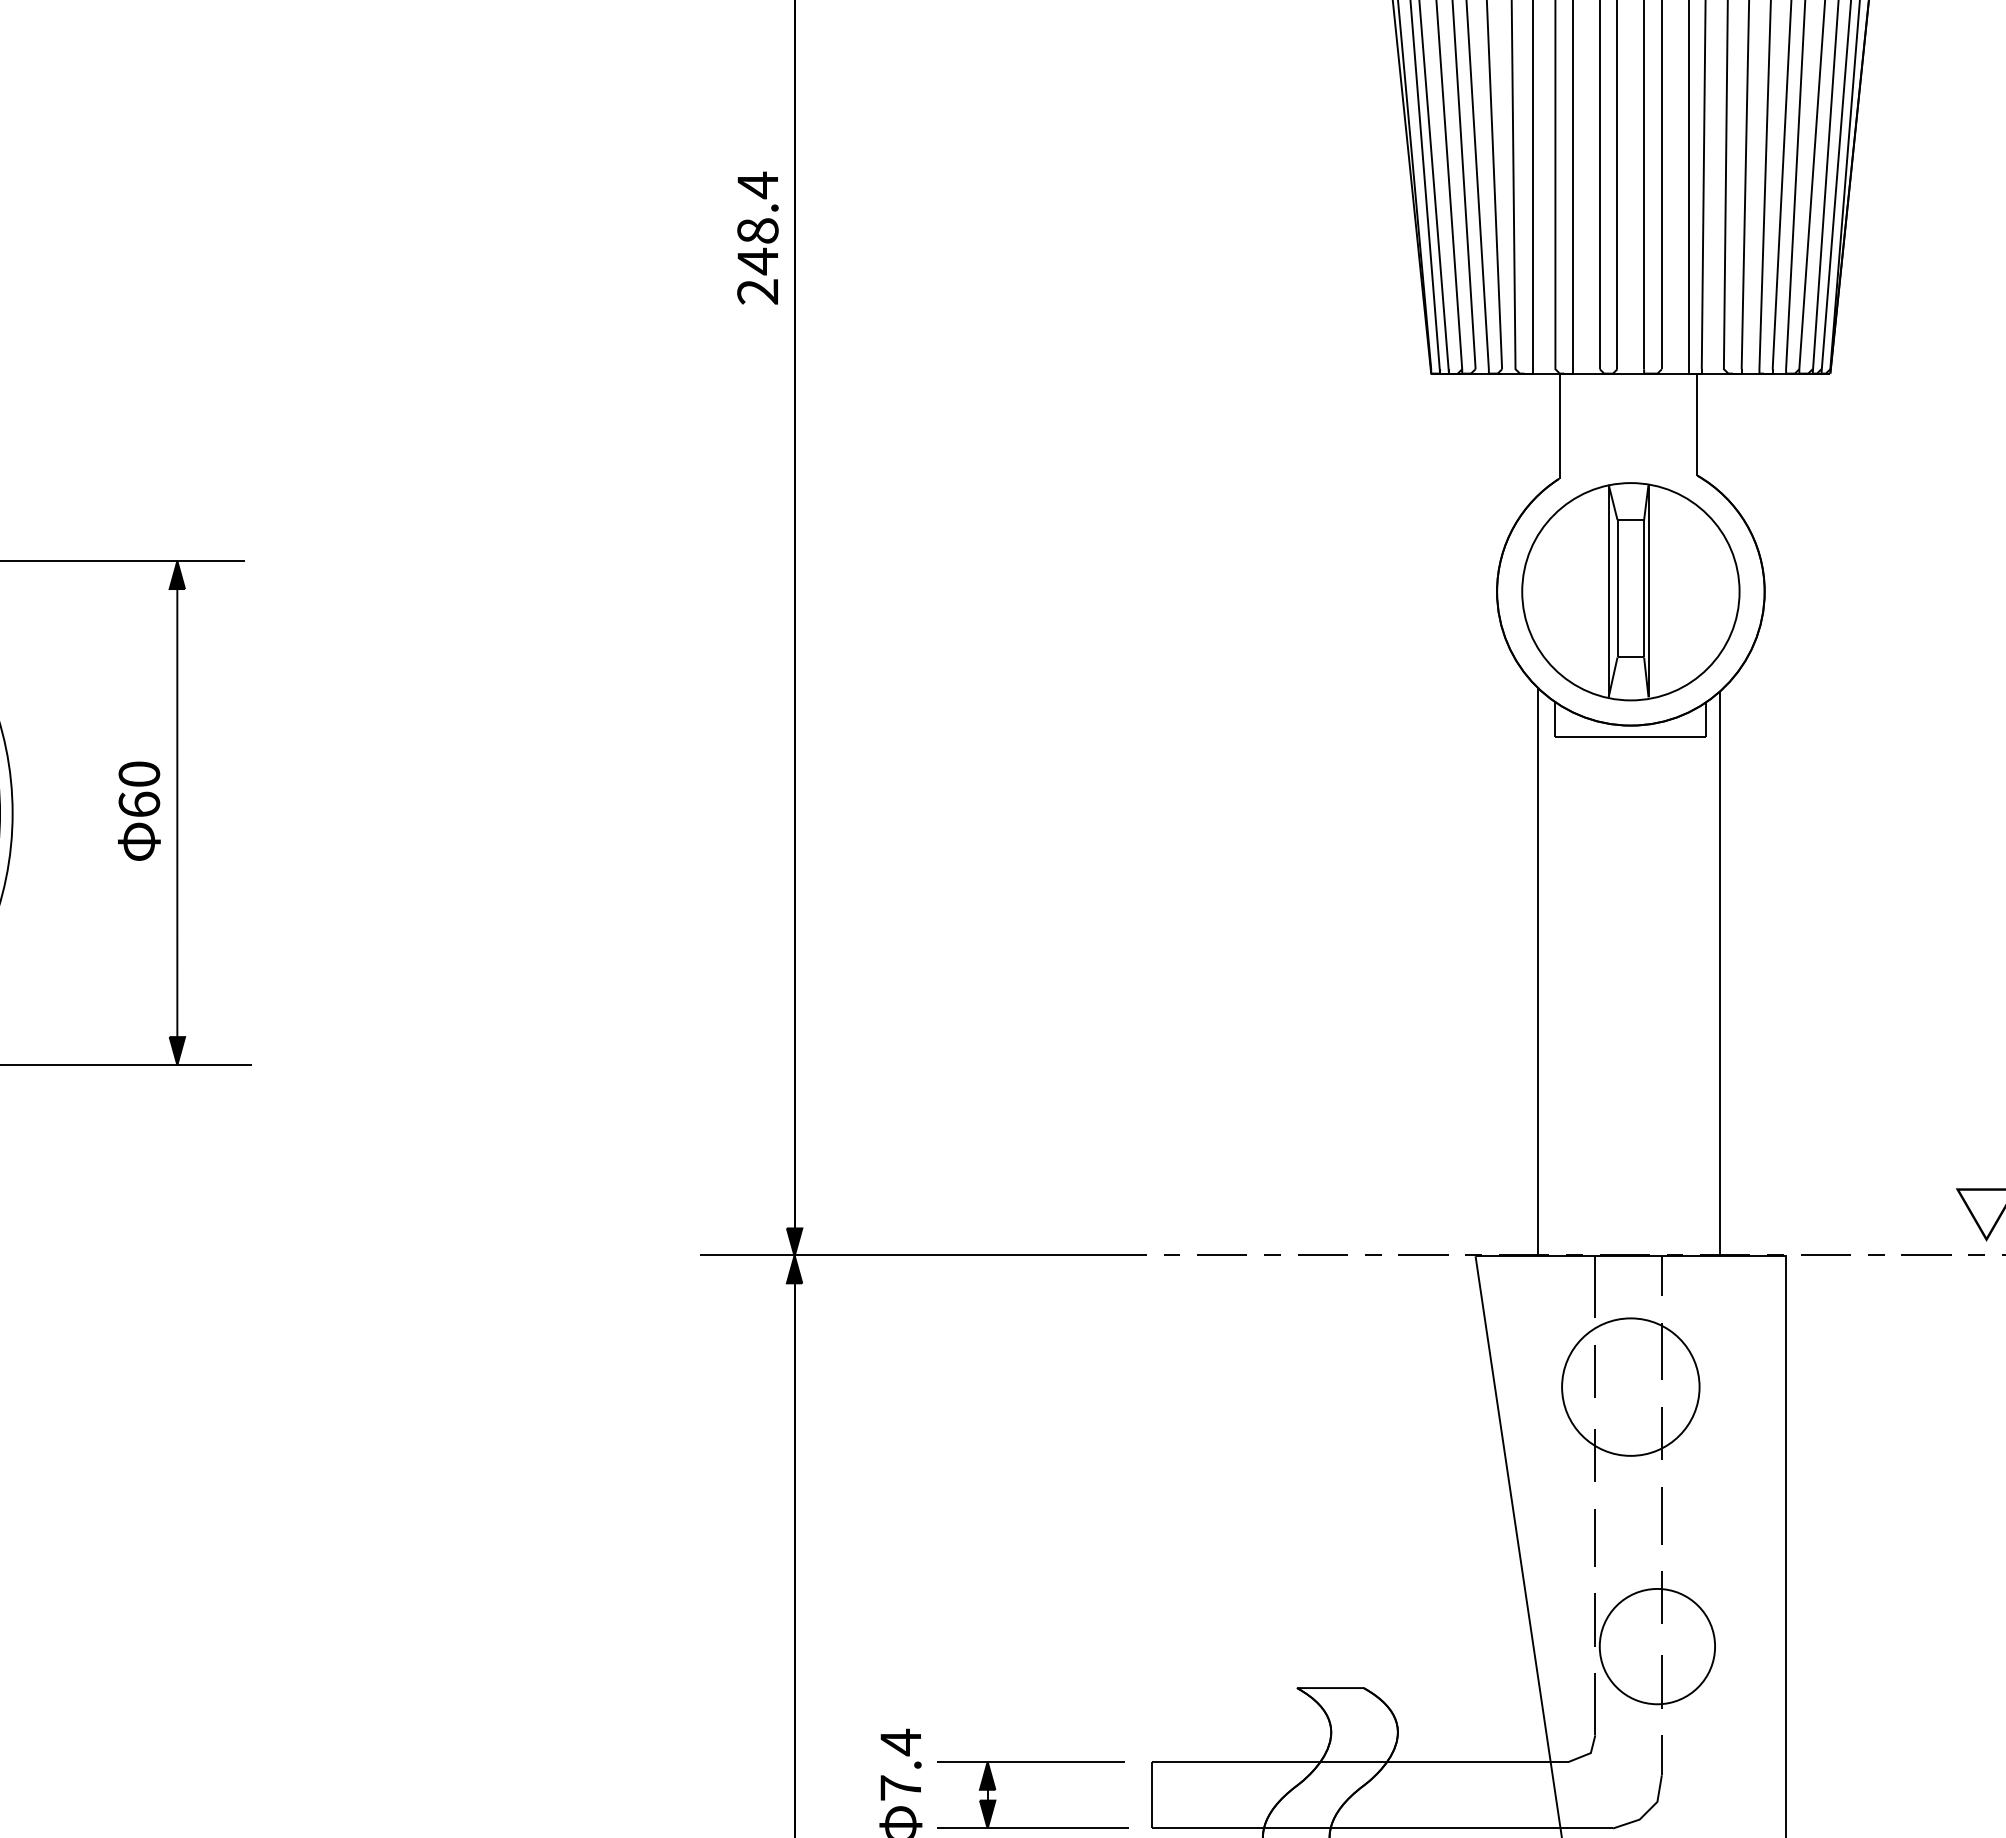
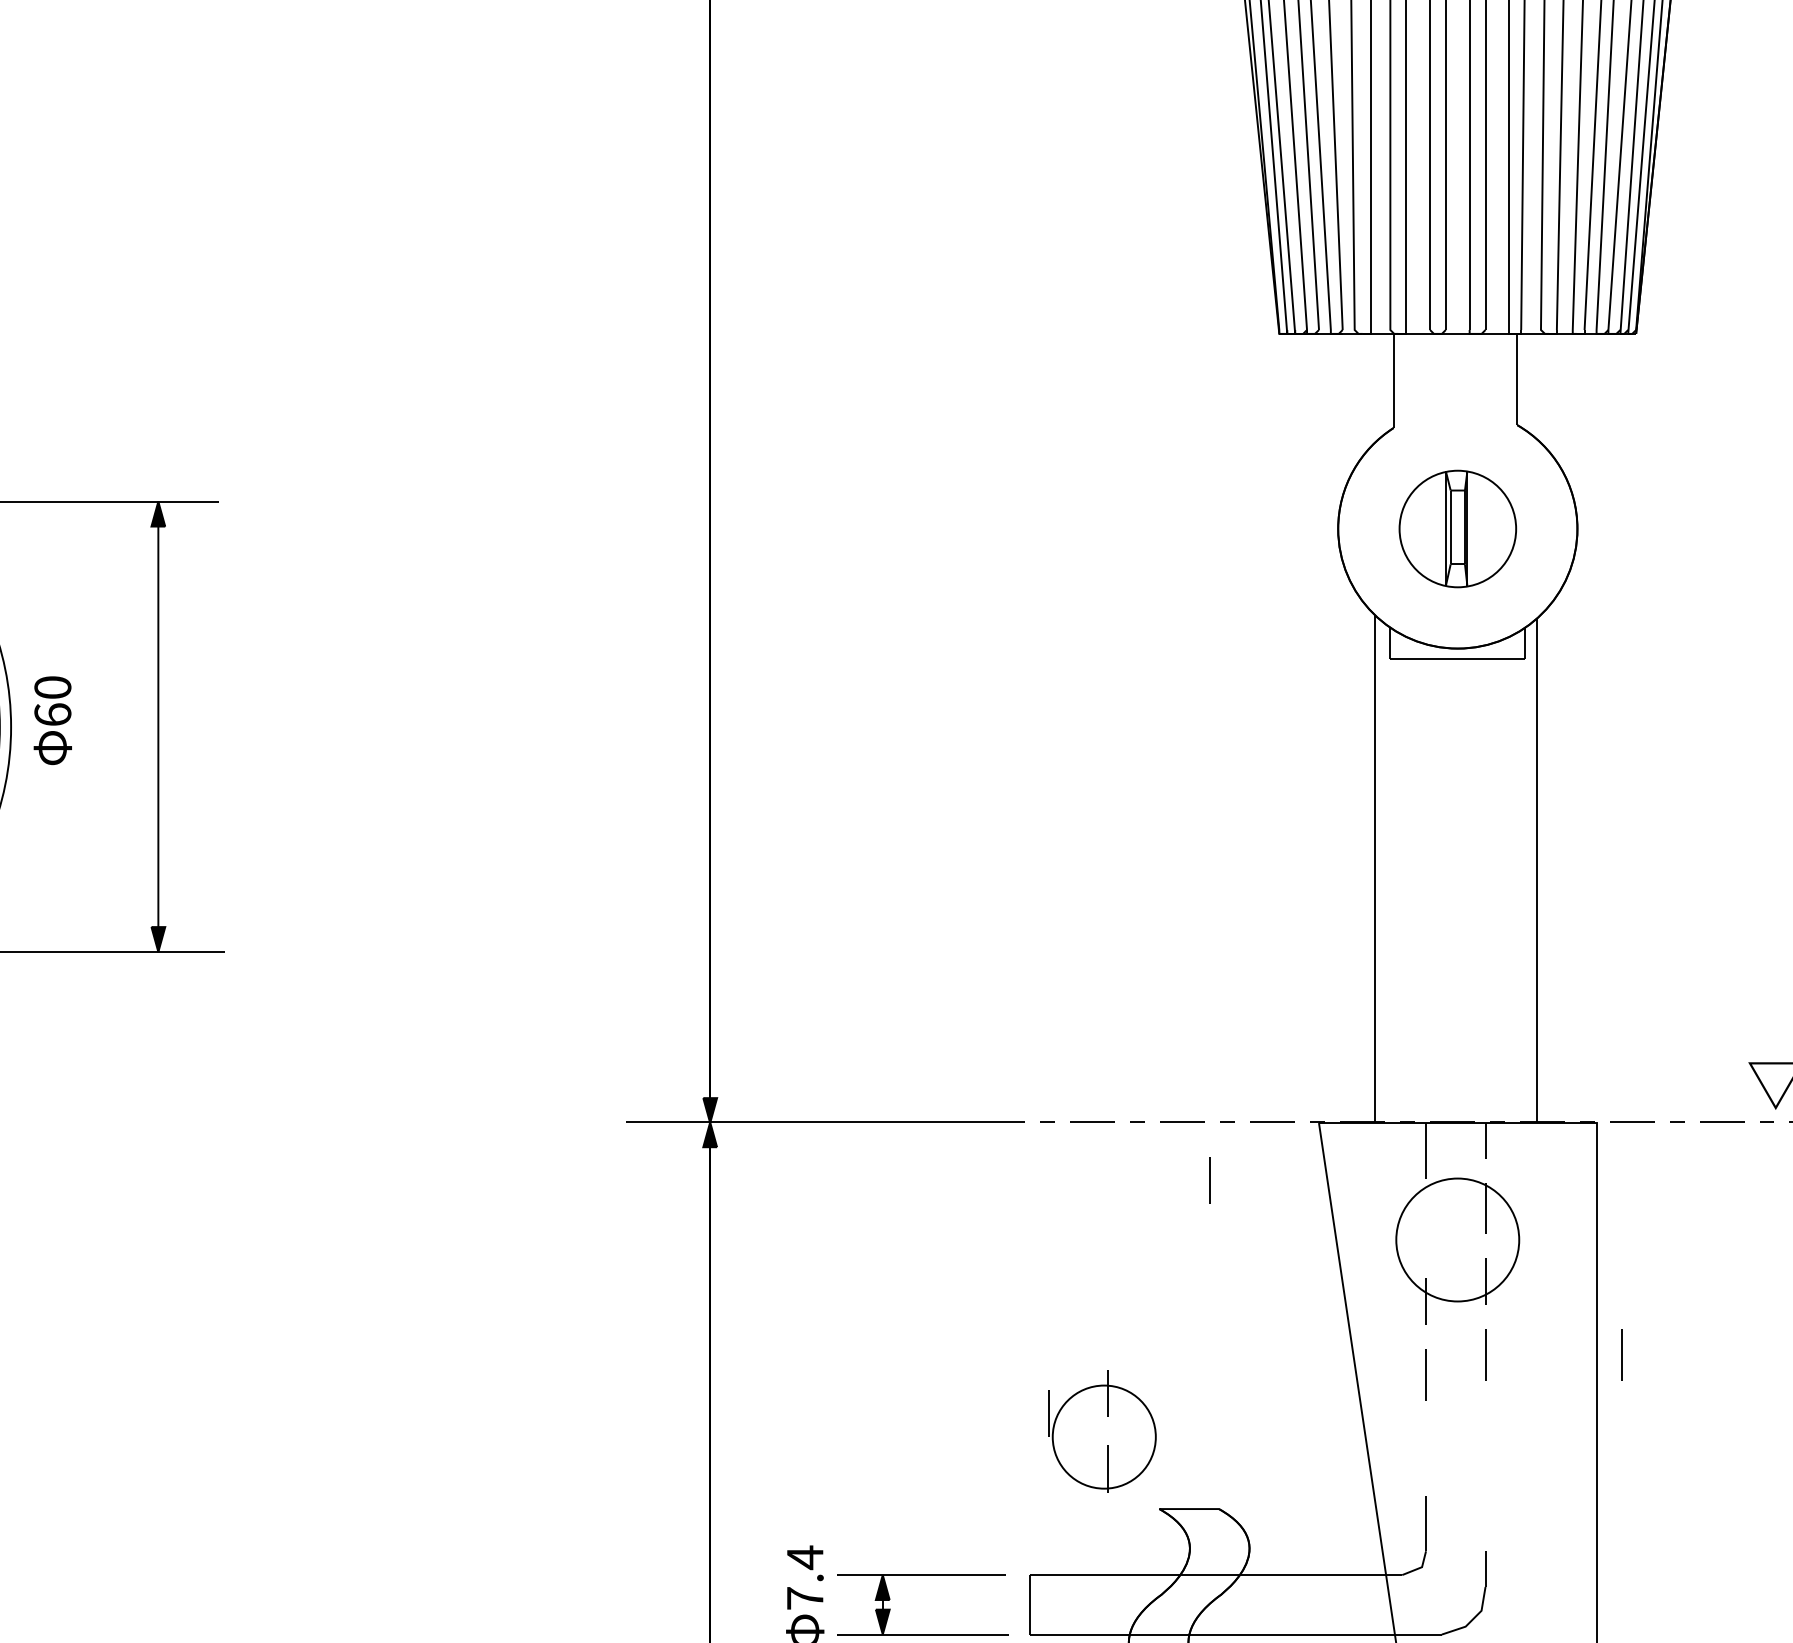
part: (757, 237) -> (677, 212), removed
part: (1630, 591) -> (1457, 528), size x0.6
part: (139, 810) -> (53, 720), moved
line: (1594, 1371) -> (1208, 1180), moved
line: (1814, 1515) -> (1621, 1354), added
part: (1654, 1639) -> (1101, 1430), moved

